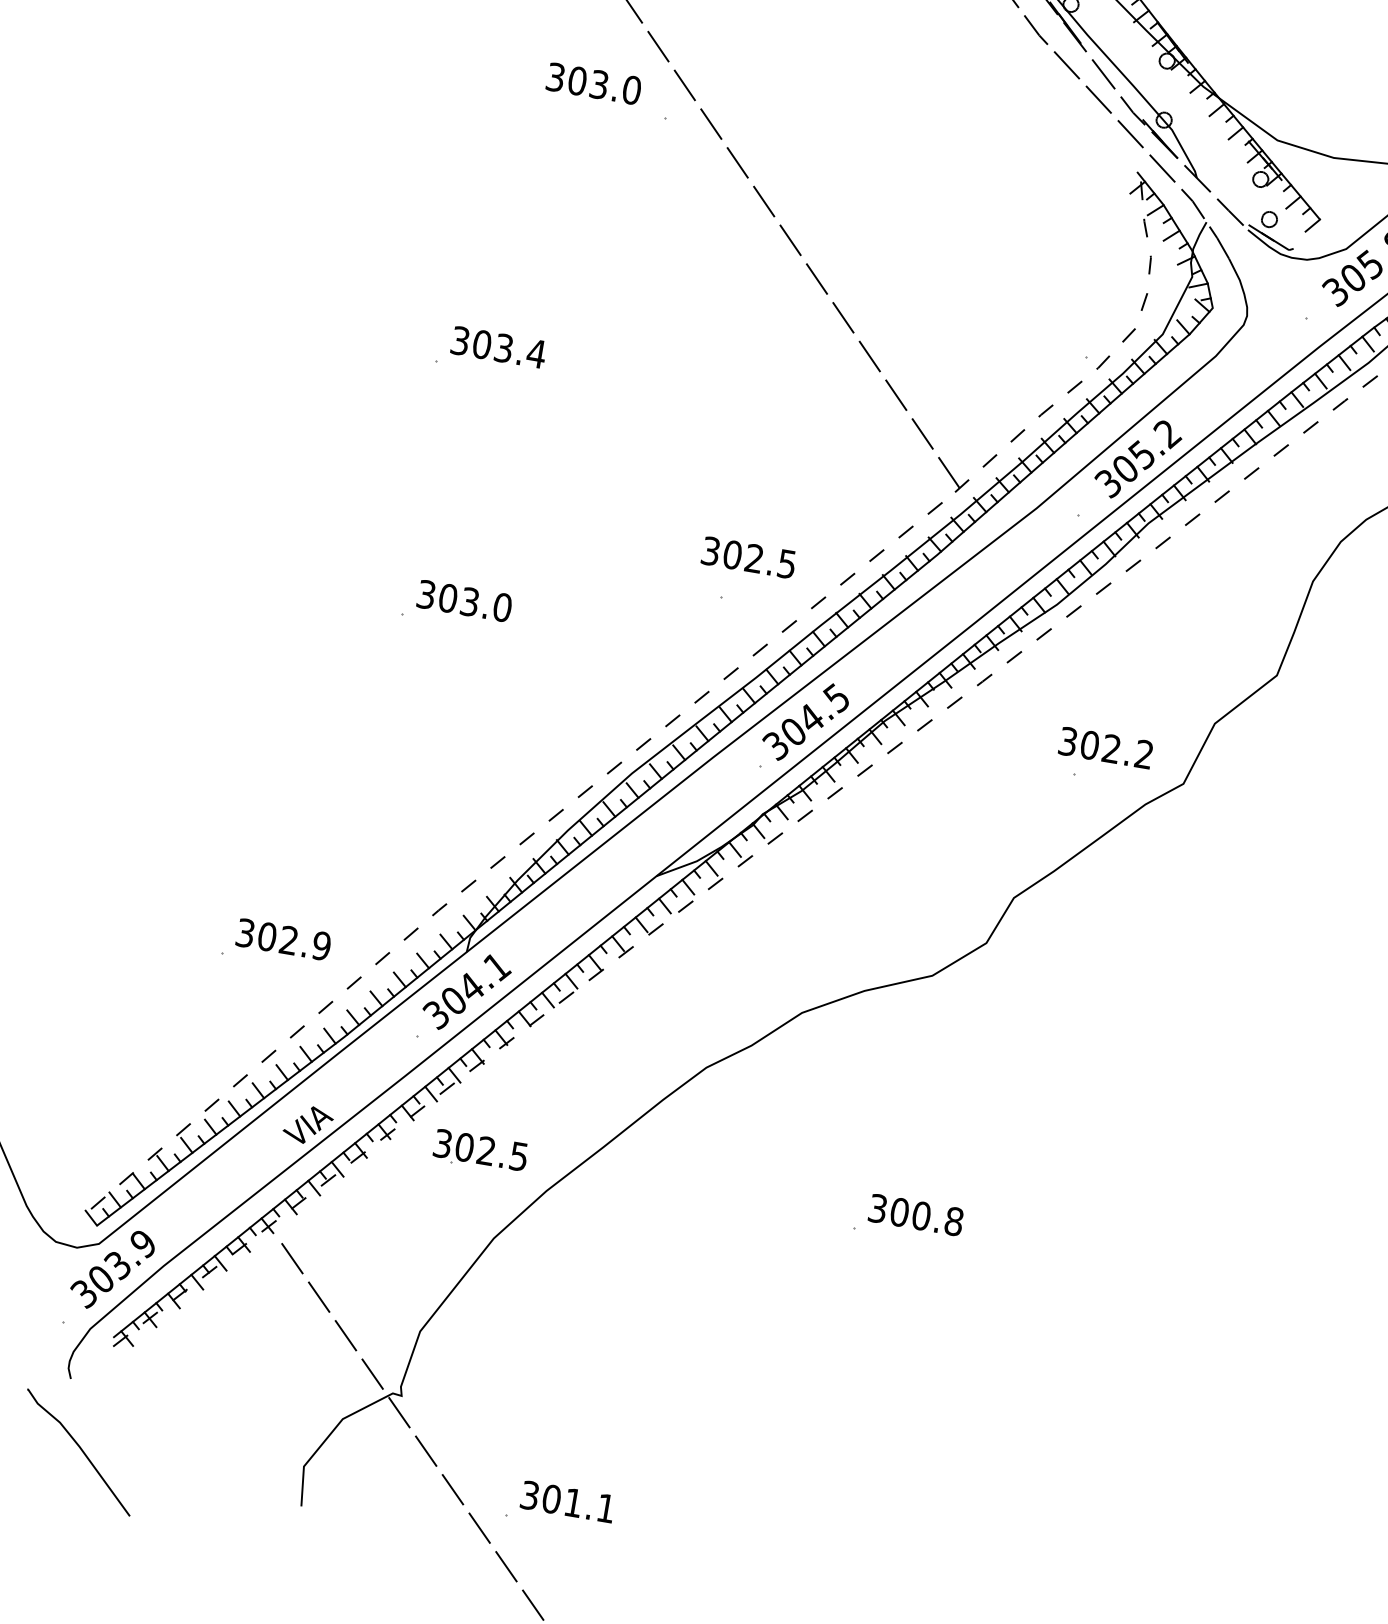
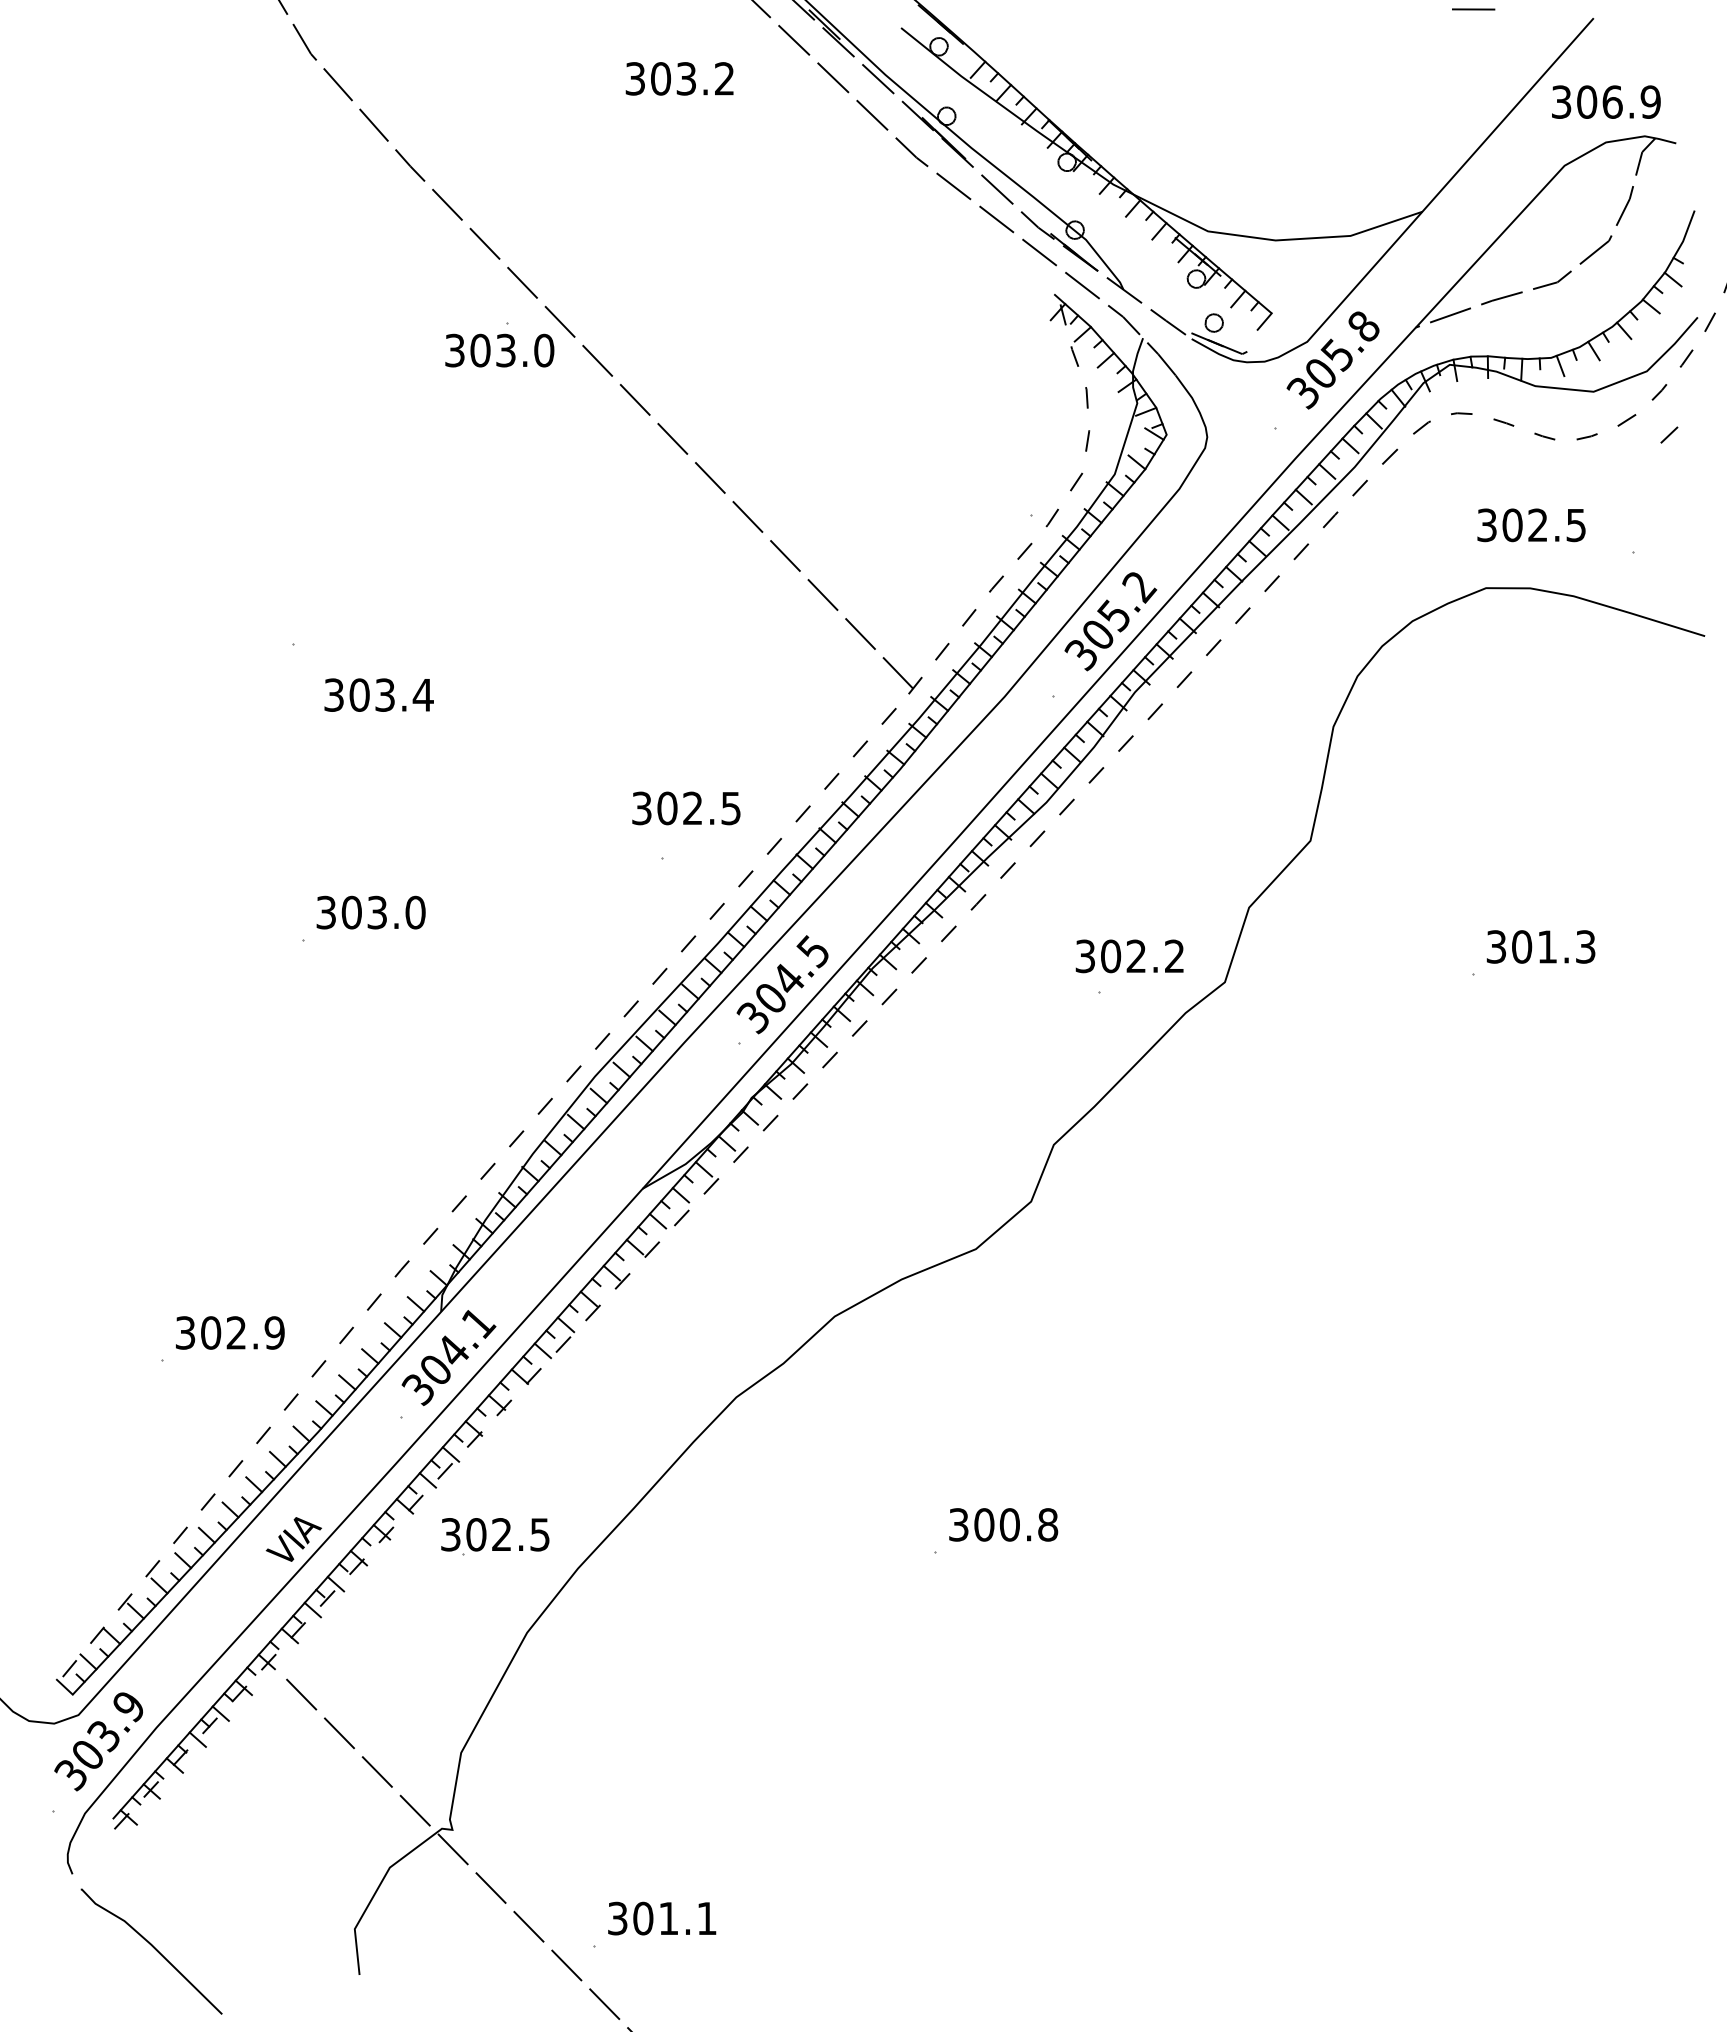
text: (593, 83) -> (499, 350), moved
text: (498, 346) -> (378, 694), moved
curve: (80, 1450) -> (153, 1948), moved

